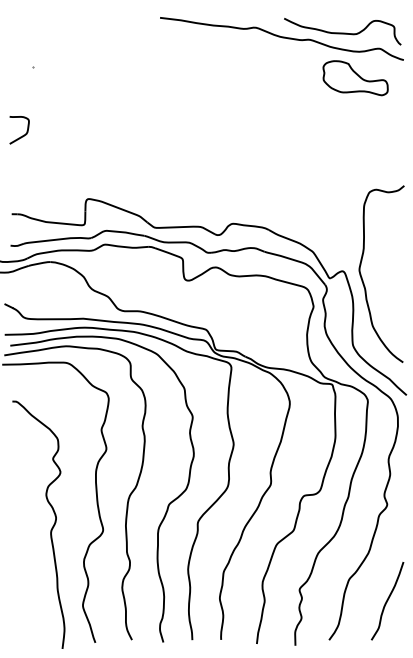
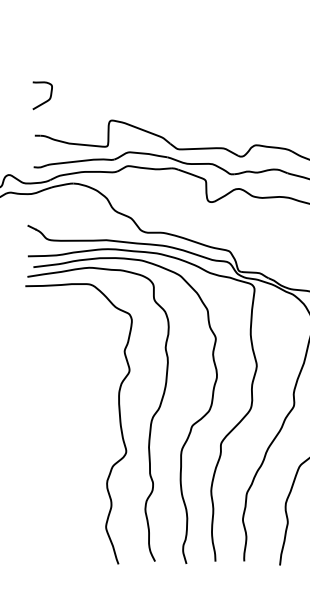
curve: (23, 134) -> (46, 100), moved
curve: (50, 529) -> (73, 451), removed

